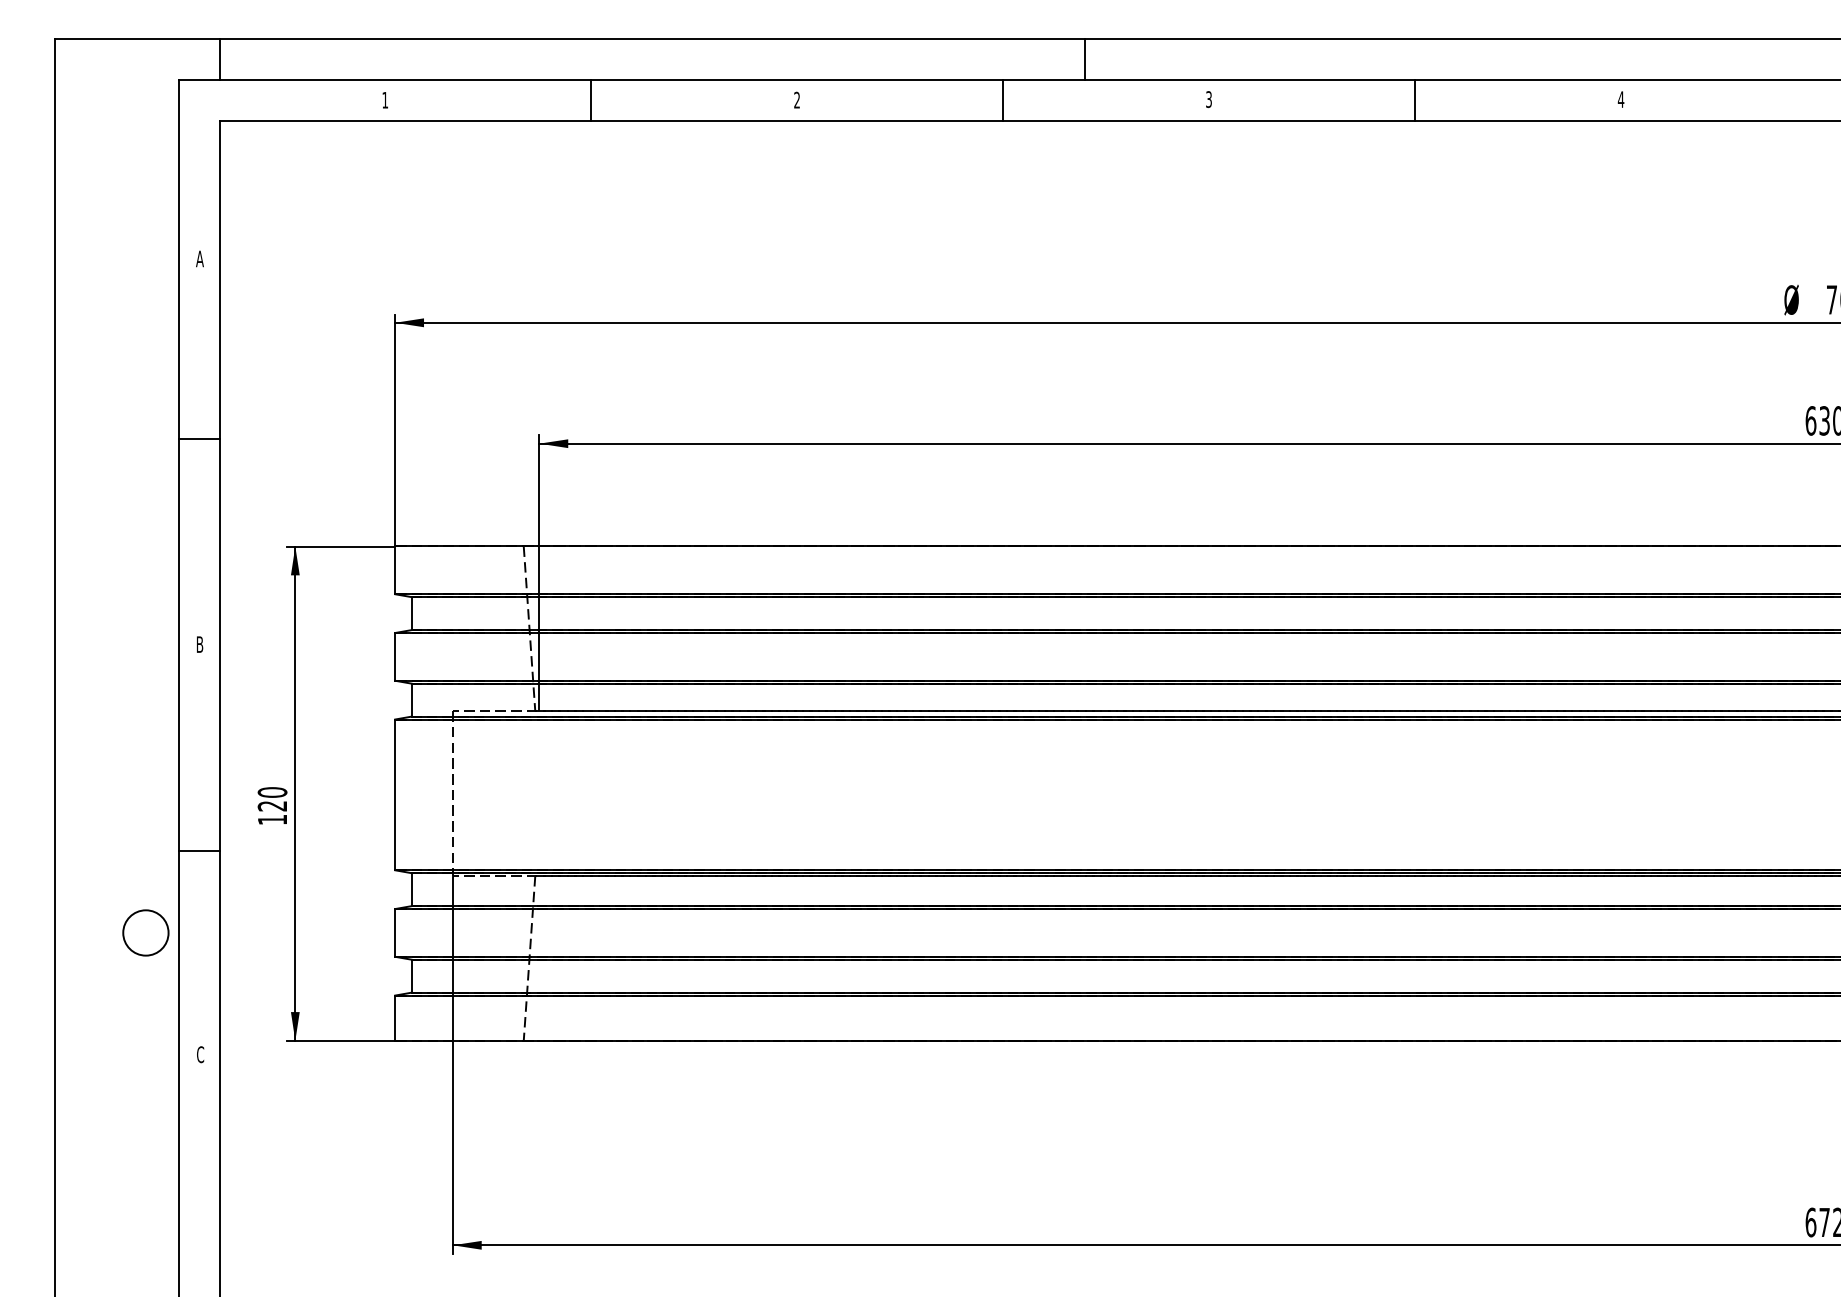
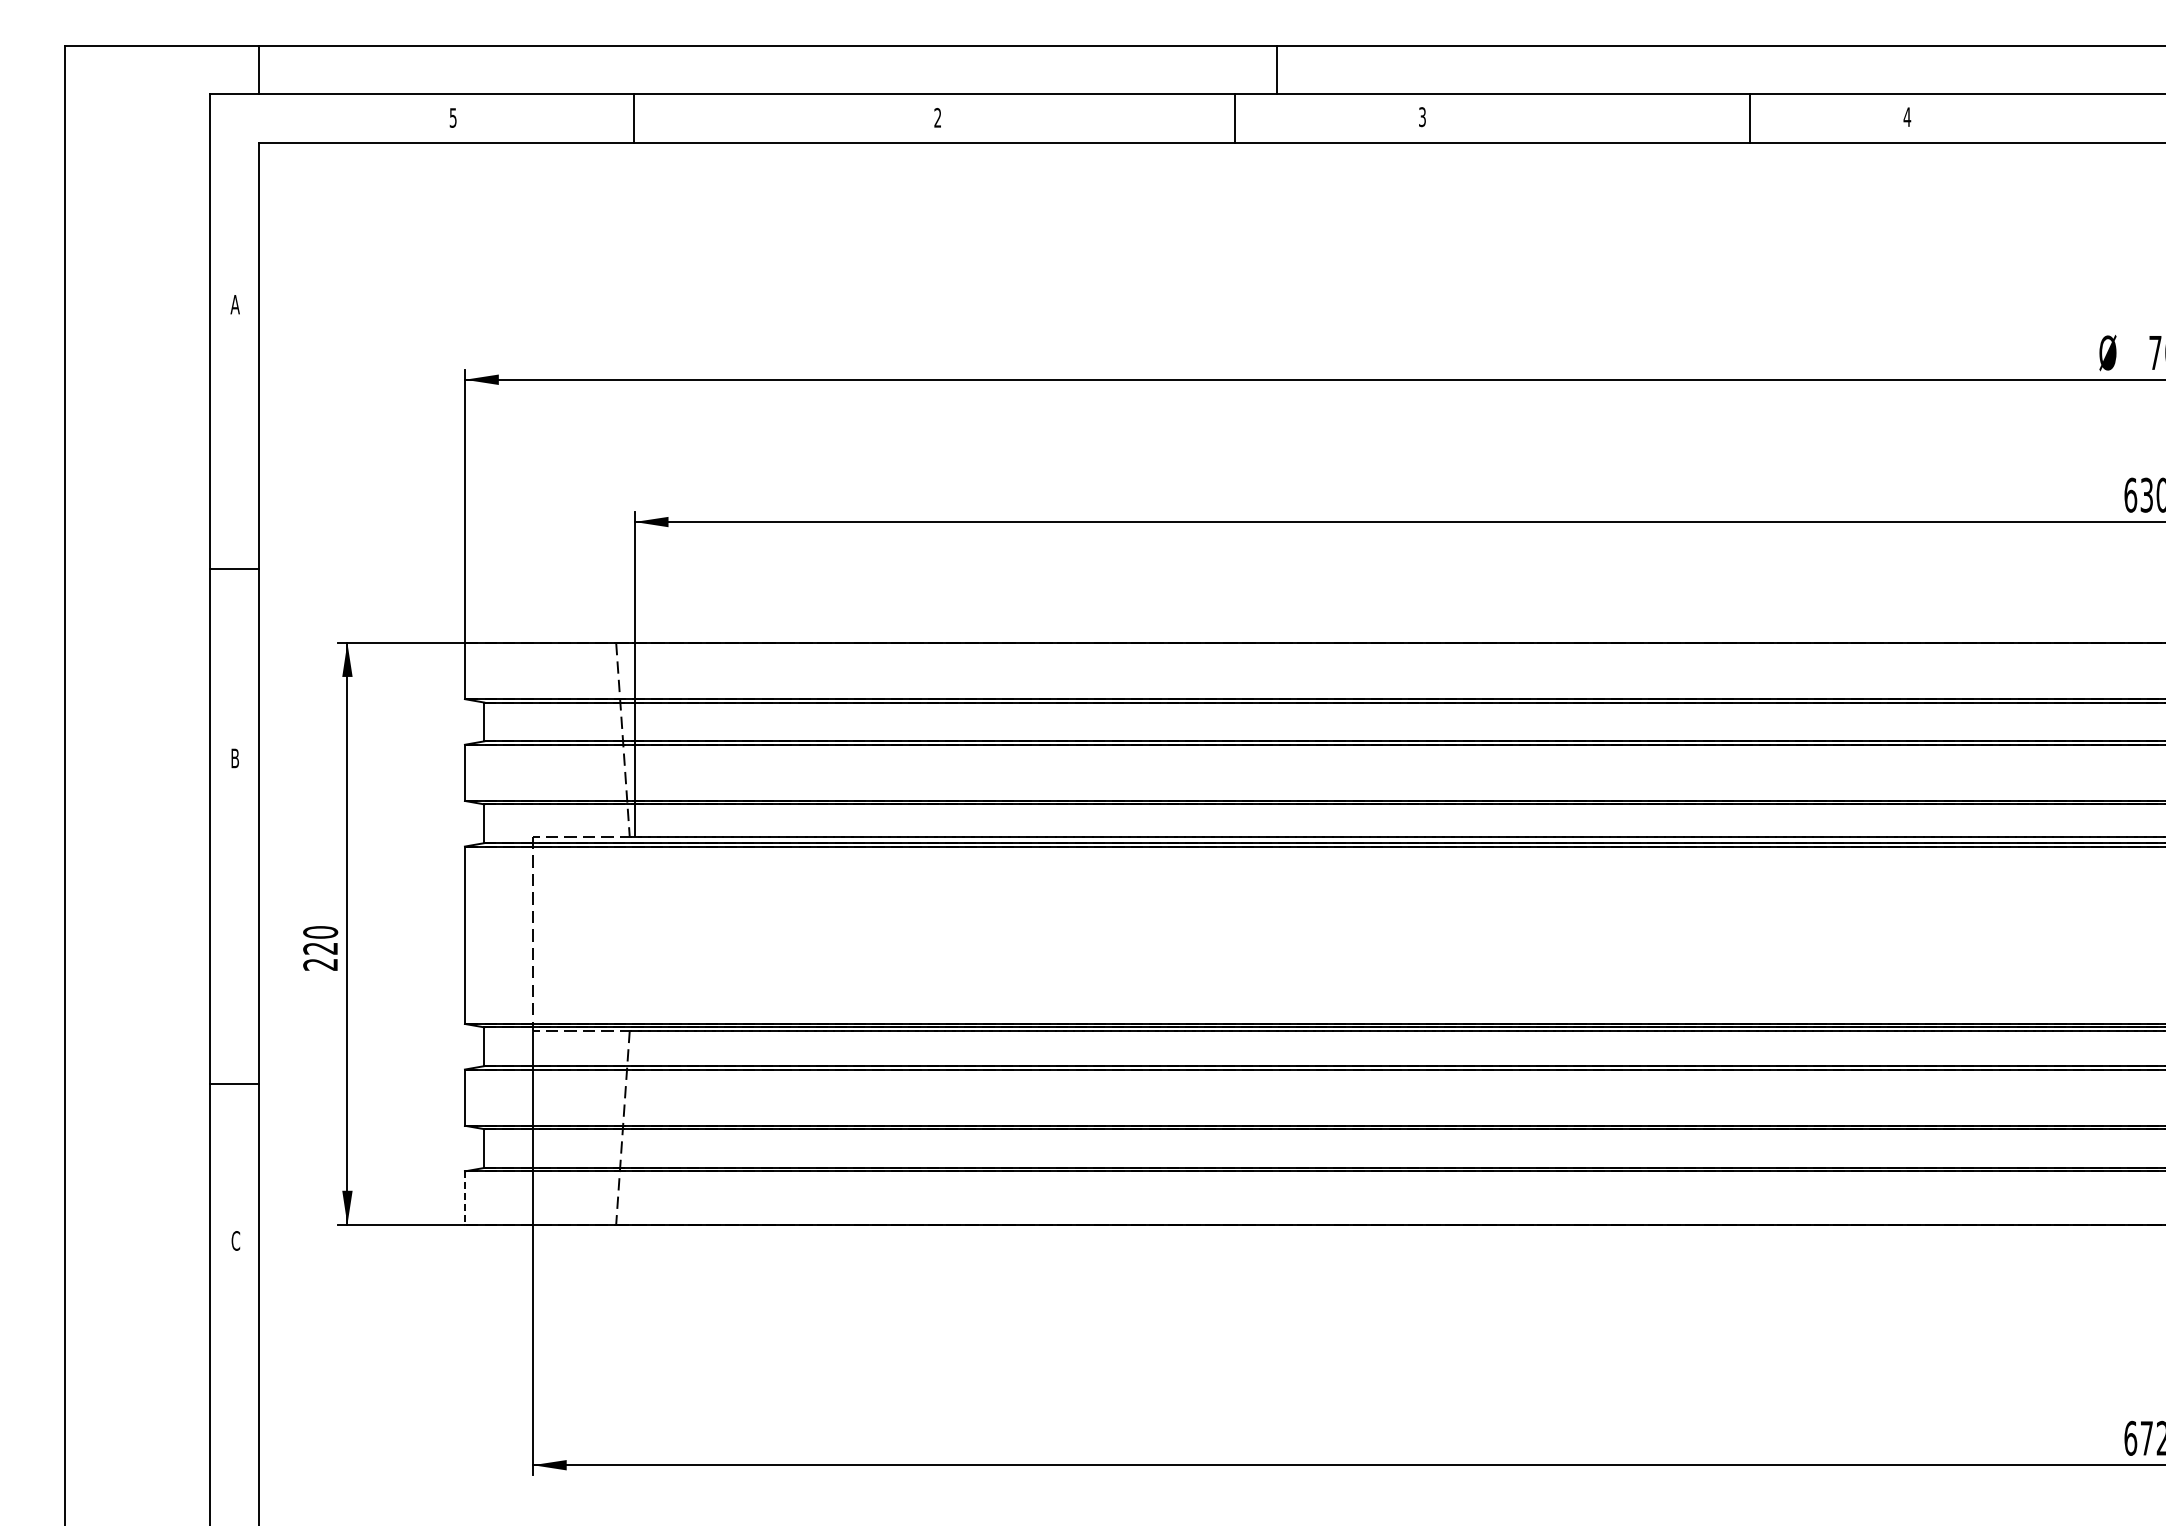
text: (384, 99) -> (452, 117), 1 -> 5
line: (591, 100) -> (634, 118), moved
line: (1002, 100) -> (1234, 118), moved
line: (1414, 100) -> (1749, 118), moved
line: (199, 438) -> (234, 568), moved
text: (272, 819) -> (320, 964), 120 -> 220
line: (199, 850) -> (234, 1083), moved
circle: (145, 932) -> (171, 1097), removed
line: (394, 1018) -> (464, 1198), solid -> dashed

